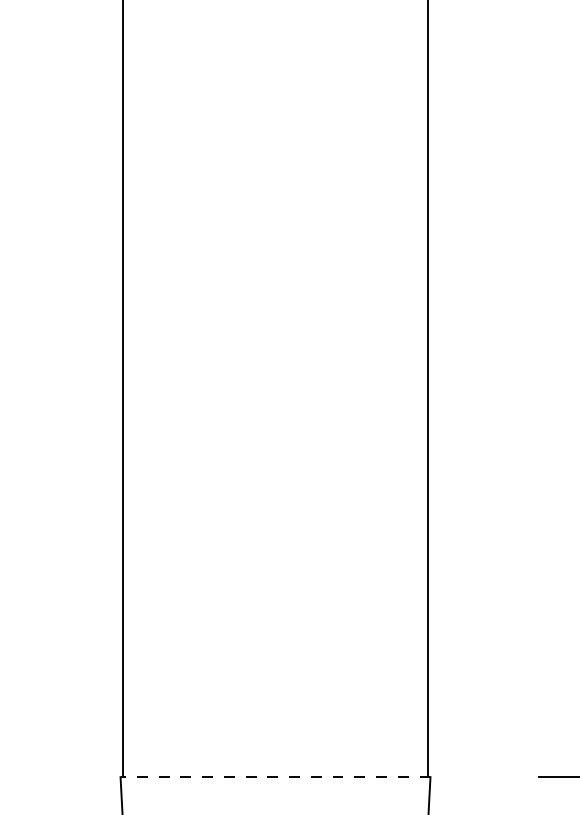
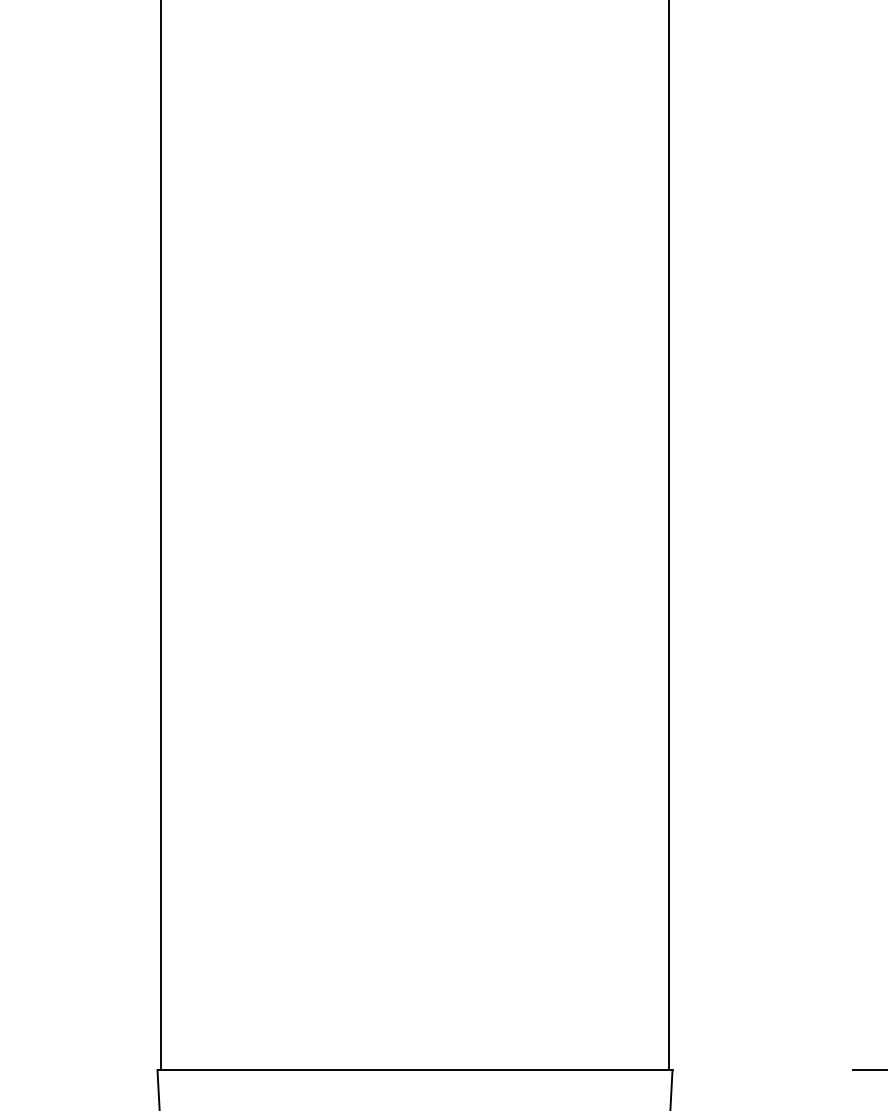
line: (275, 777) -> (414, 1070), dashed -> solid

